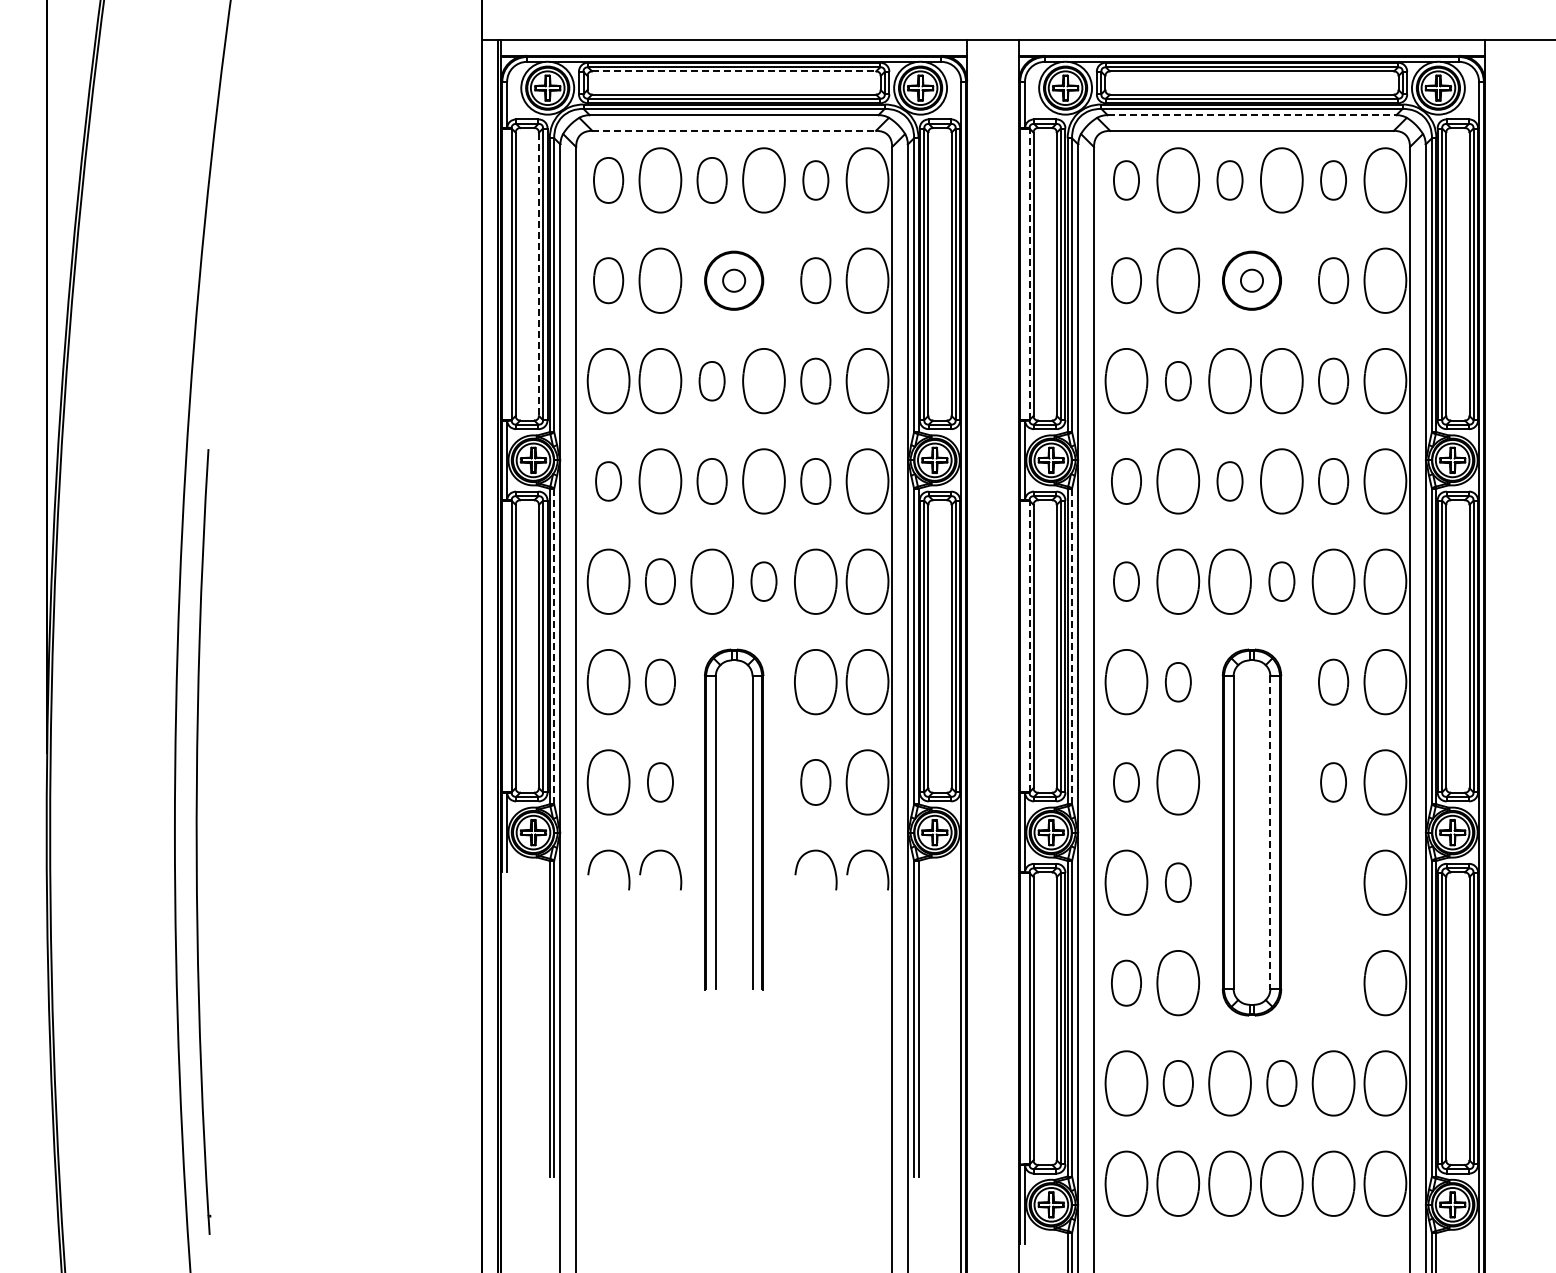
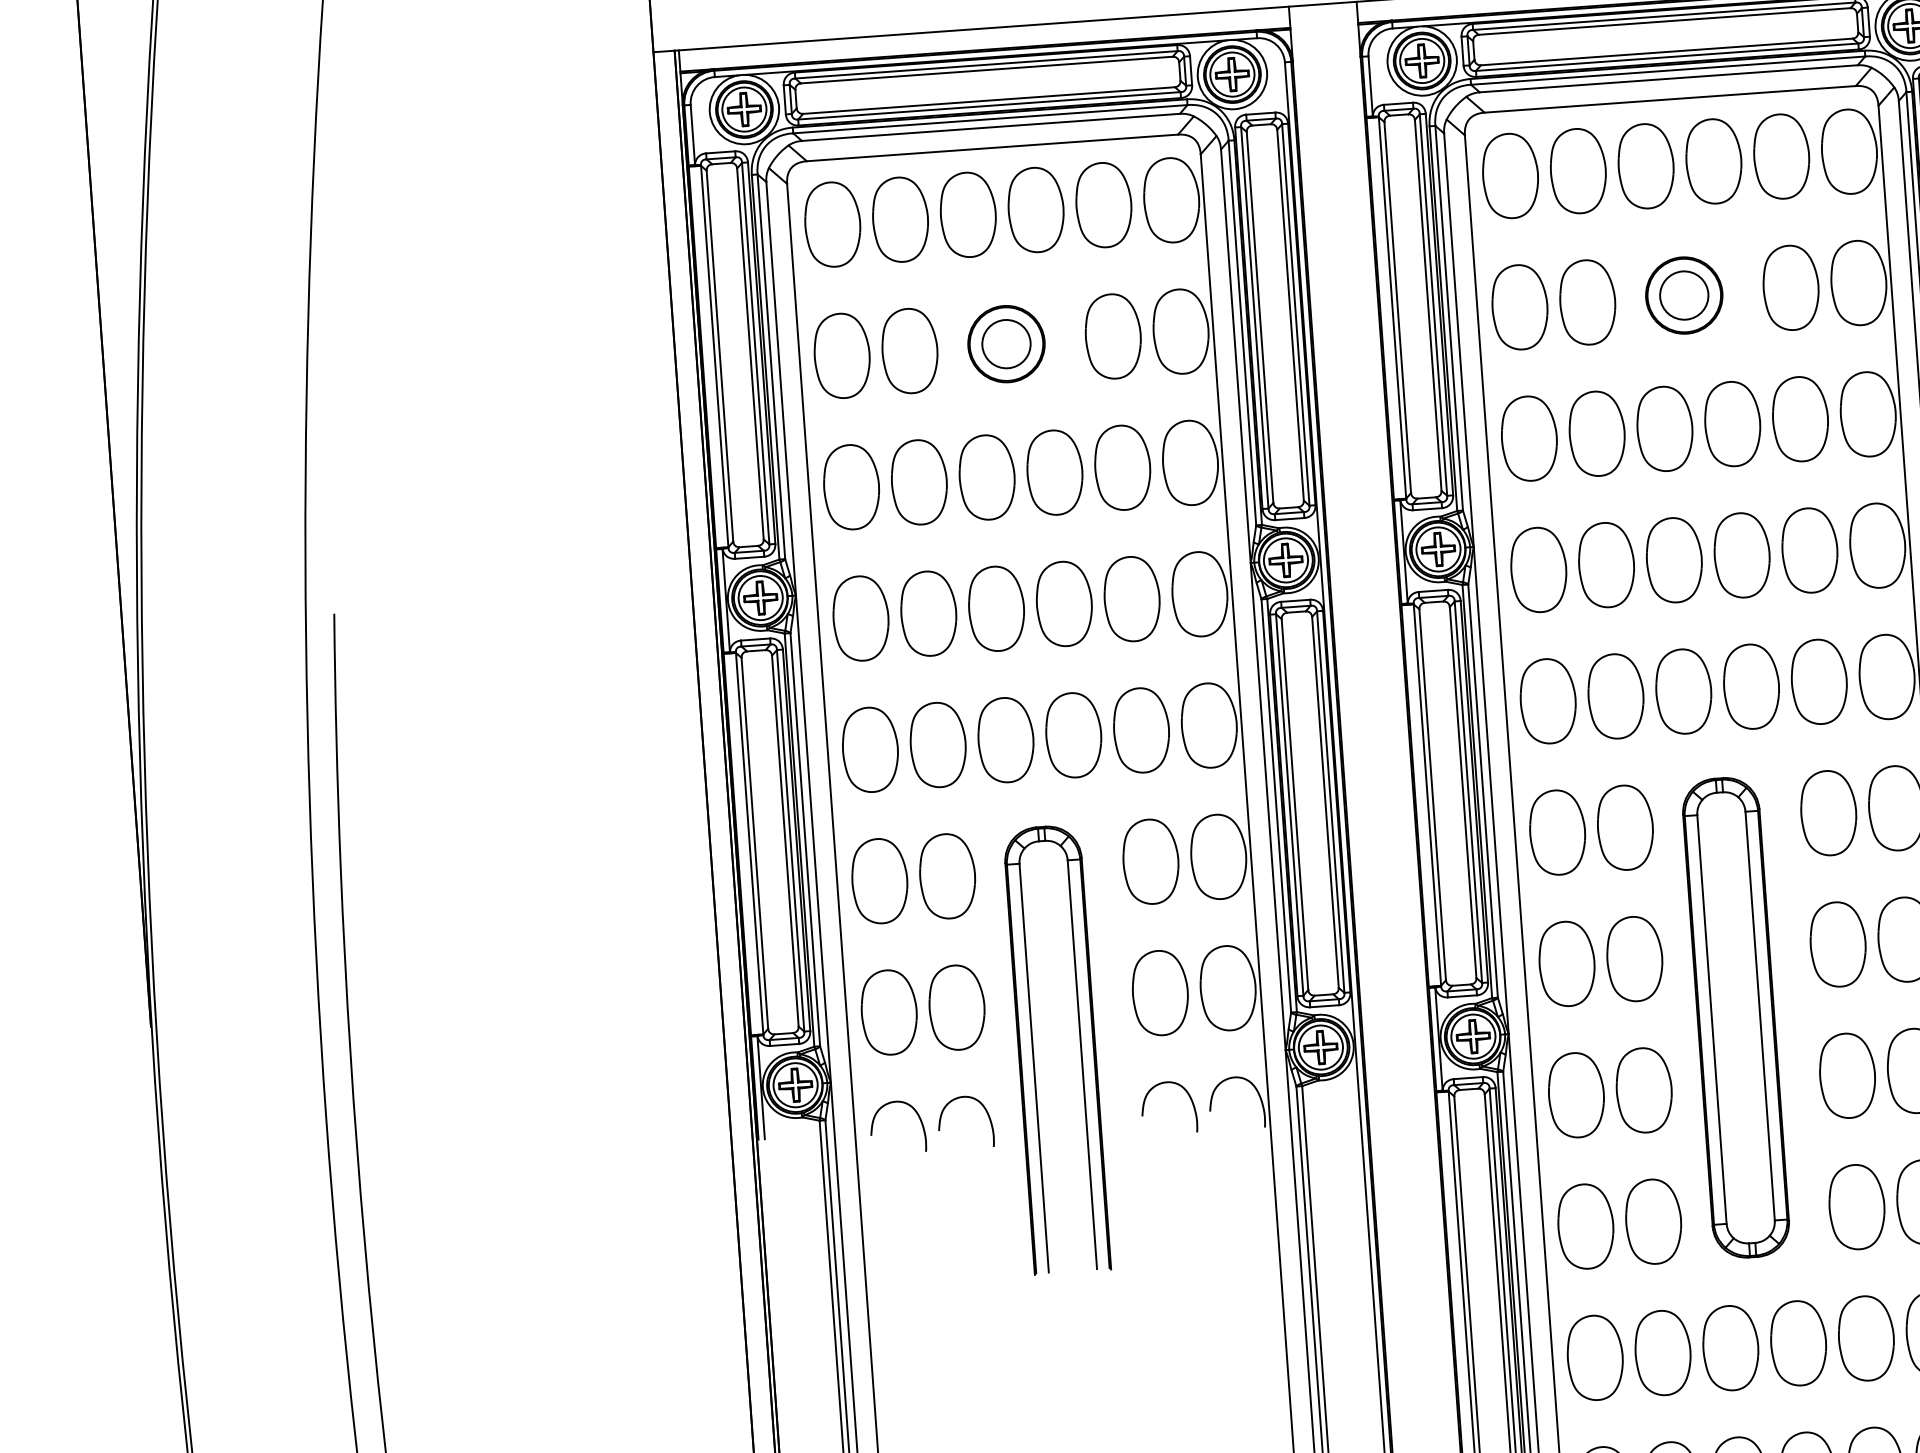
line: (734, 71) -> (987, 70), dashed -> solid
line: (1252, 115) -> (1669, 79), dashed -> solid
line: (734, 130) -> (992, 147), dashed -> solid
part: (608, 180) -> (832, 224), size x1.43
part: (711, 180) -> (967, 215), size x1.43
part: (815, 180) -> (1103, 205), size x1.67
part: (1126, 180) -> (1510, 176), size x1.67
part: (1229, 180) -> (1645, 166), size x1.67
part: (1333, 180) -> (1781, 156), size x1.67
line: (538, 274) -> (749, 354), dashed -> solid
line: (1029, 274) -> (1392, 308), dashed -> solid
part: (608, 280) -> (842, 355), size x1.43
circle: (733, 280) -> (1005, 343), size x1.67
part: (815, 280) -> (1112, 336), size x1.43
part: (1126, 280) -> (1519, 306), size x1.43
circle: (1251, 280) -> (1683, 295), size x1.67
part: (1333, 280) -> (1790, 287), size x1.43
part: (711, 381) -> (986, 478), size x1.67
part: (815, 381) -> (1122, 468), size x1.43
part: (1178, 381) -> (1597, 434), size x1.67
part: (1333, 381) -> (1800, 419), size x1.43
part: (608, 481) -> (860, 618), size x1.67
part: (711, 481) -> (995, 608), size x1.43
part: (815, 481) -> (1131, 599), size x1.43
part: (1126, 481) -> (1538, 570), size x1.43
part: (1229, 481) -> (1673, 560), size x1.67
part: (1333, 481) -> (1809, 550), size x1.43
part: (660, 581) -> (938, 744), size x1.43
part: (763, 581) -> (1073, 734), size x1.67
part: (1126, 581) -> (1548, 700), size x1.67
part: (1281, 581) -> (1751, 686), size x1.67
line: (554, 646) -> (805, 839), dashed -> solid
line: (1029, 646) -> (1427, 795), dashed -> solid
line: (1072, 646) -> (1483, 791), dashed -> solid
part: (660, 682) -> (947, 876), size x1.43
part: (1178, 682) -> (1625, 828), size x1.67
part: (1333, 682) -> (1828, 813), size x1.43
part: (660, 782) -> (957, 1007), size x1.67
part: (815, 782) -> (1160, 993), size x1.43
part: (1126, 782) -> (1567, 964), size x1.67
part: (1333, 782) -> (1838, 944), size x1.67
line: (1270, 833) -> (1760, 1017), dashed -> solid
part: (1178, 882) -> (1644, 1090), size x1.67
part: (1333, 882) -> (1847, 1075), added
part: (1126, 983) -> (1585, 1227), size x1.43
part: (1333, 983) -> (1856, 1207), added
part: (1178, 1083) -> (1663, 1353), size x1.43
part: (1281, 1083) -> (1798, 1343), size x1.43

